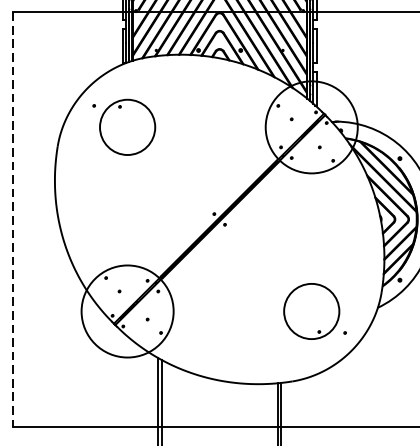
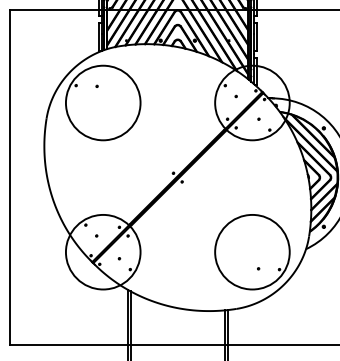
circle: (126, 126) -> (102, 102), size x1.67
line: (13, 219) -> (10, 177), dashed -> solid
circle: (311, 310) -> (252, 251), size x1.67

